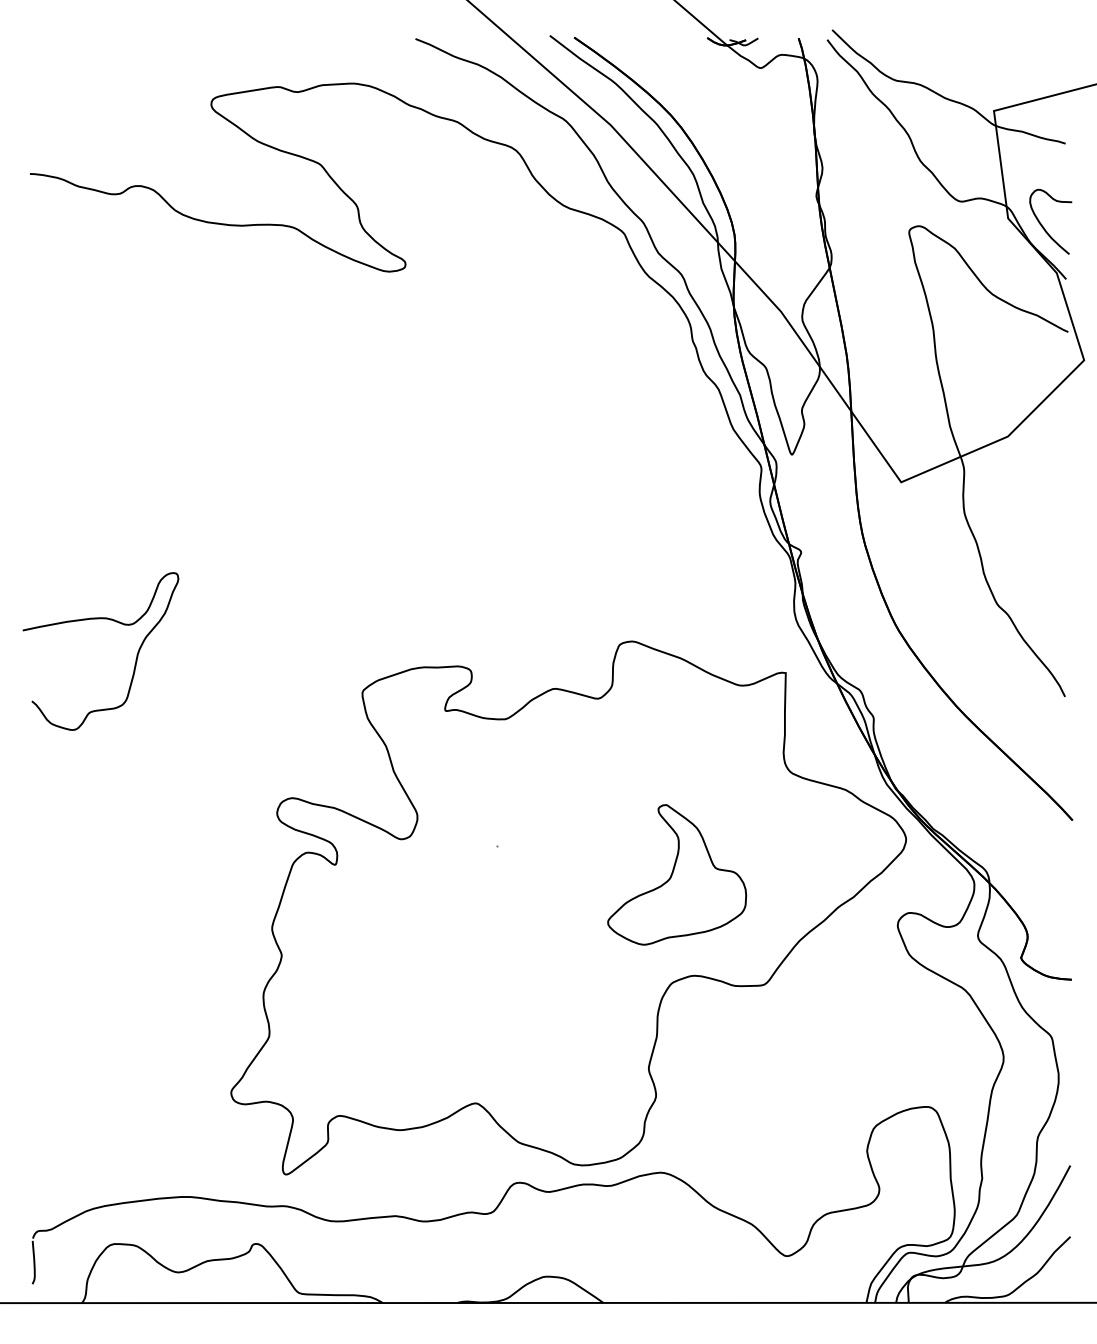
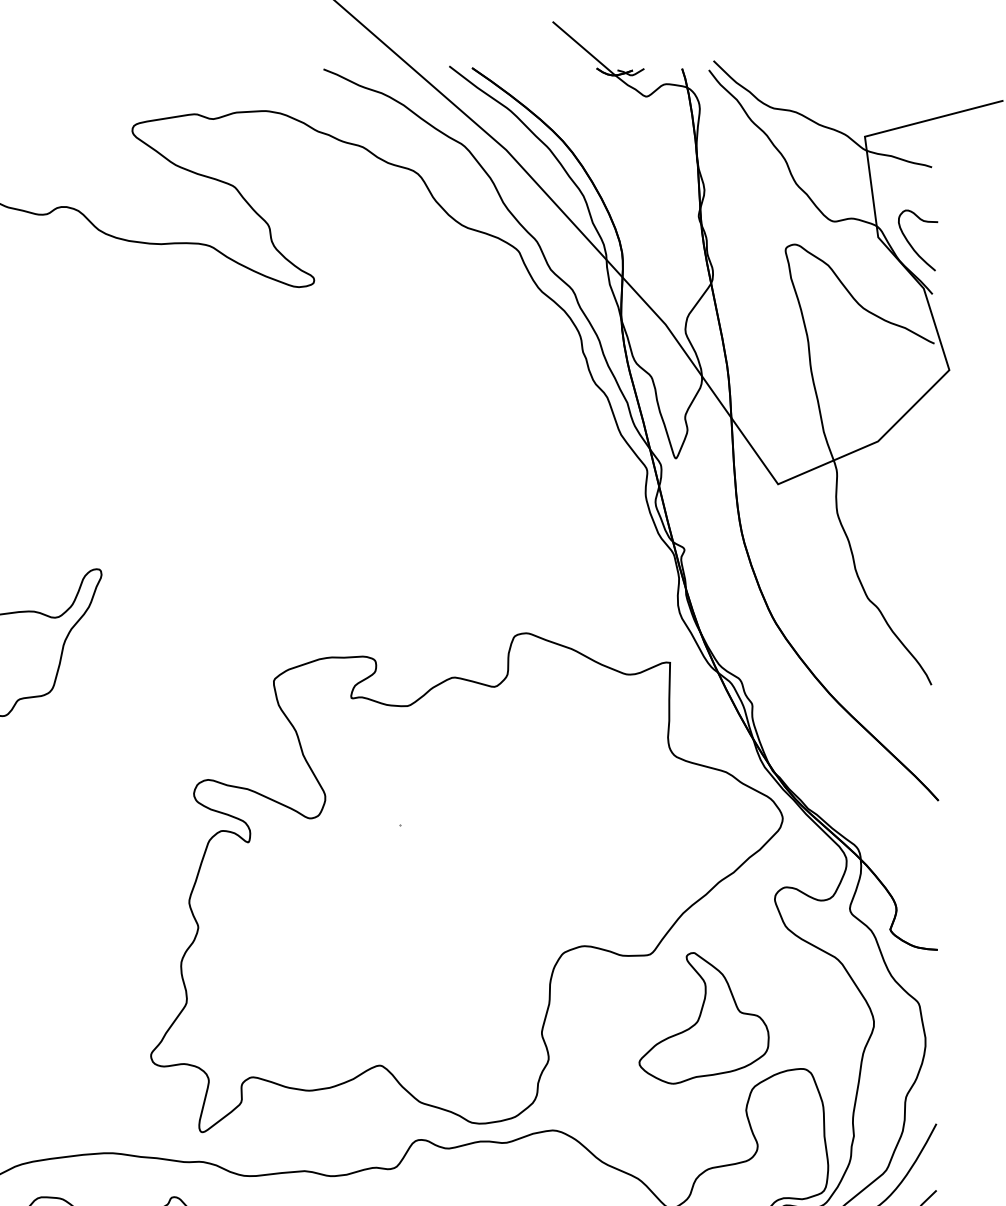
part: (677, 874) -> (704, 1017), moved

